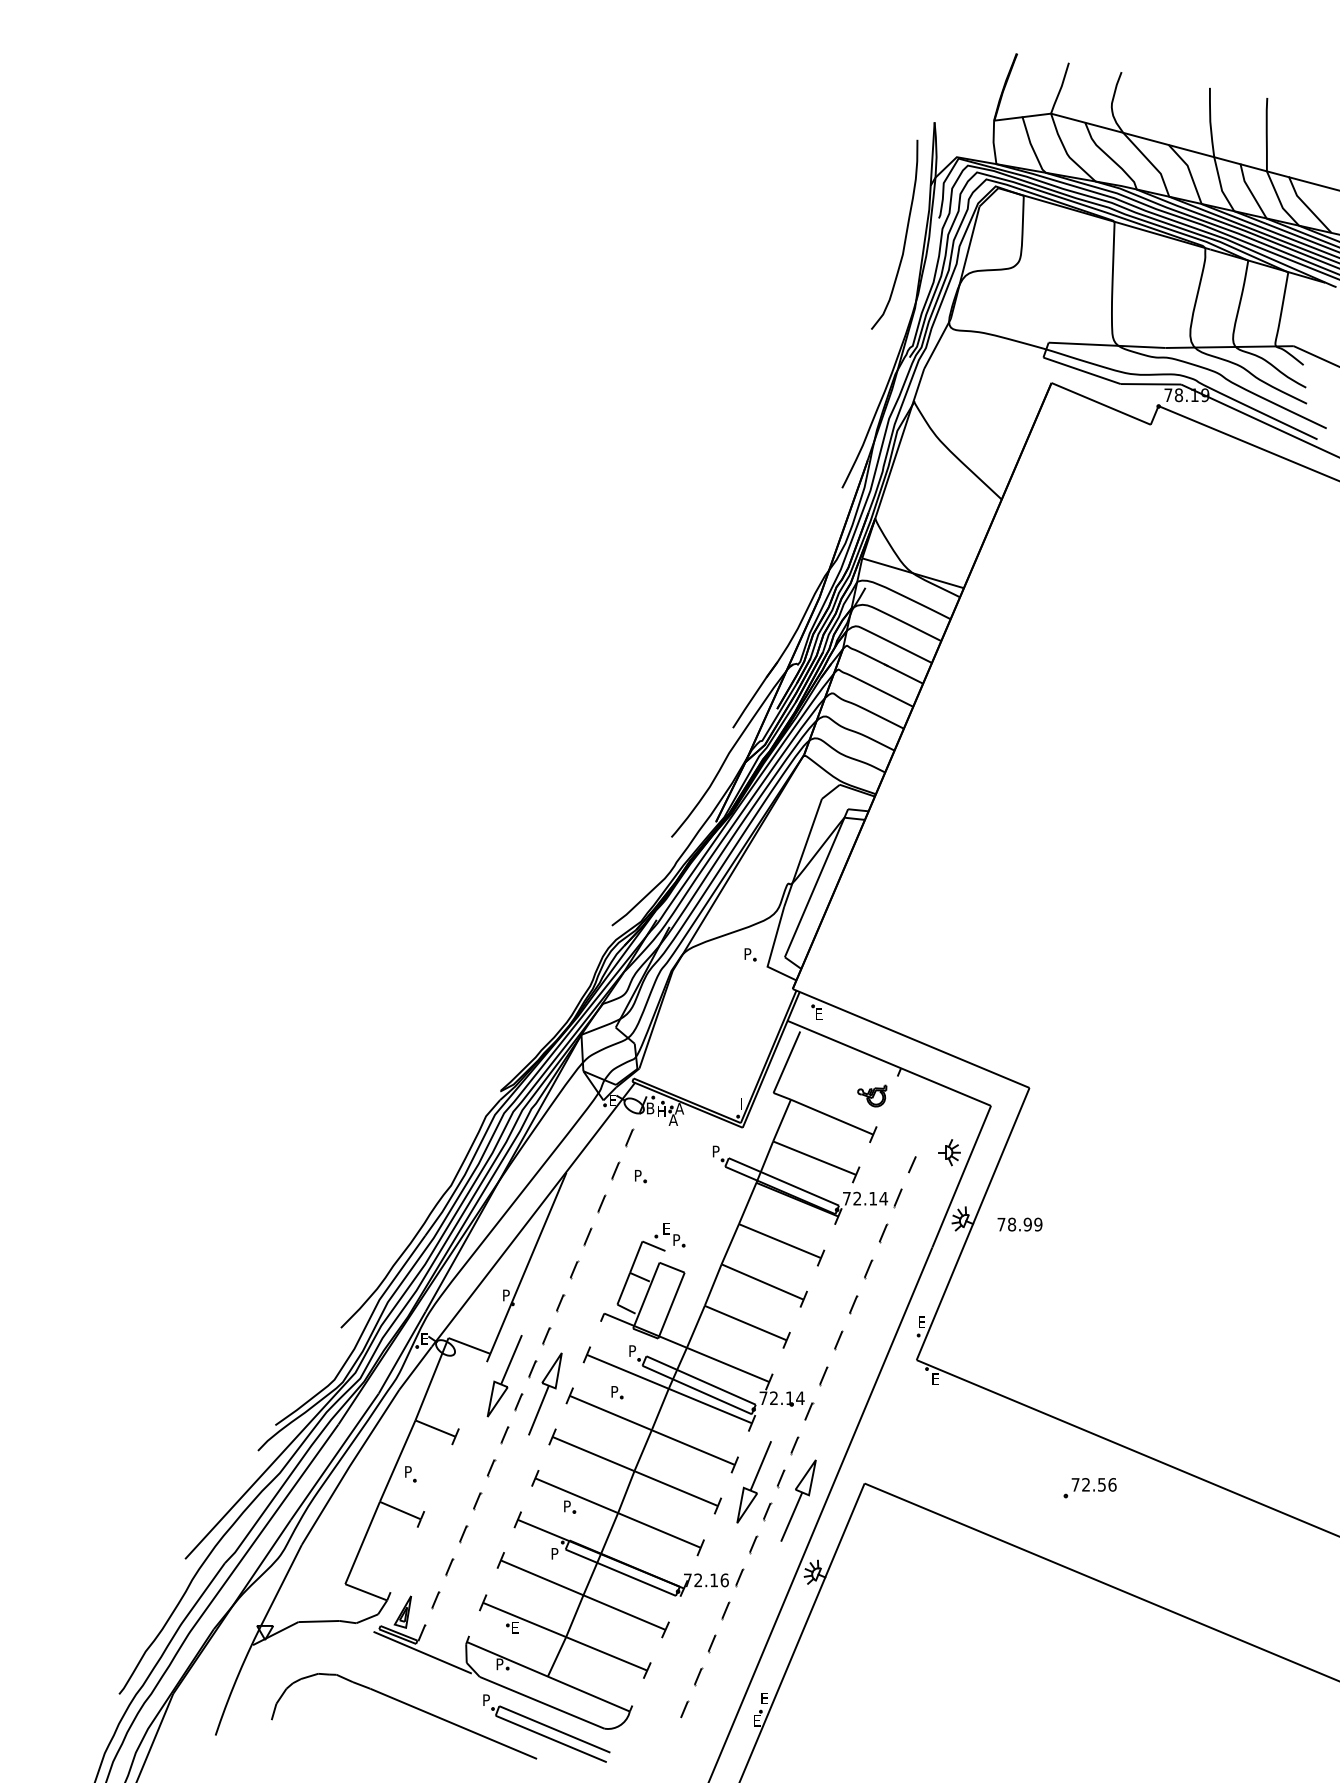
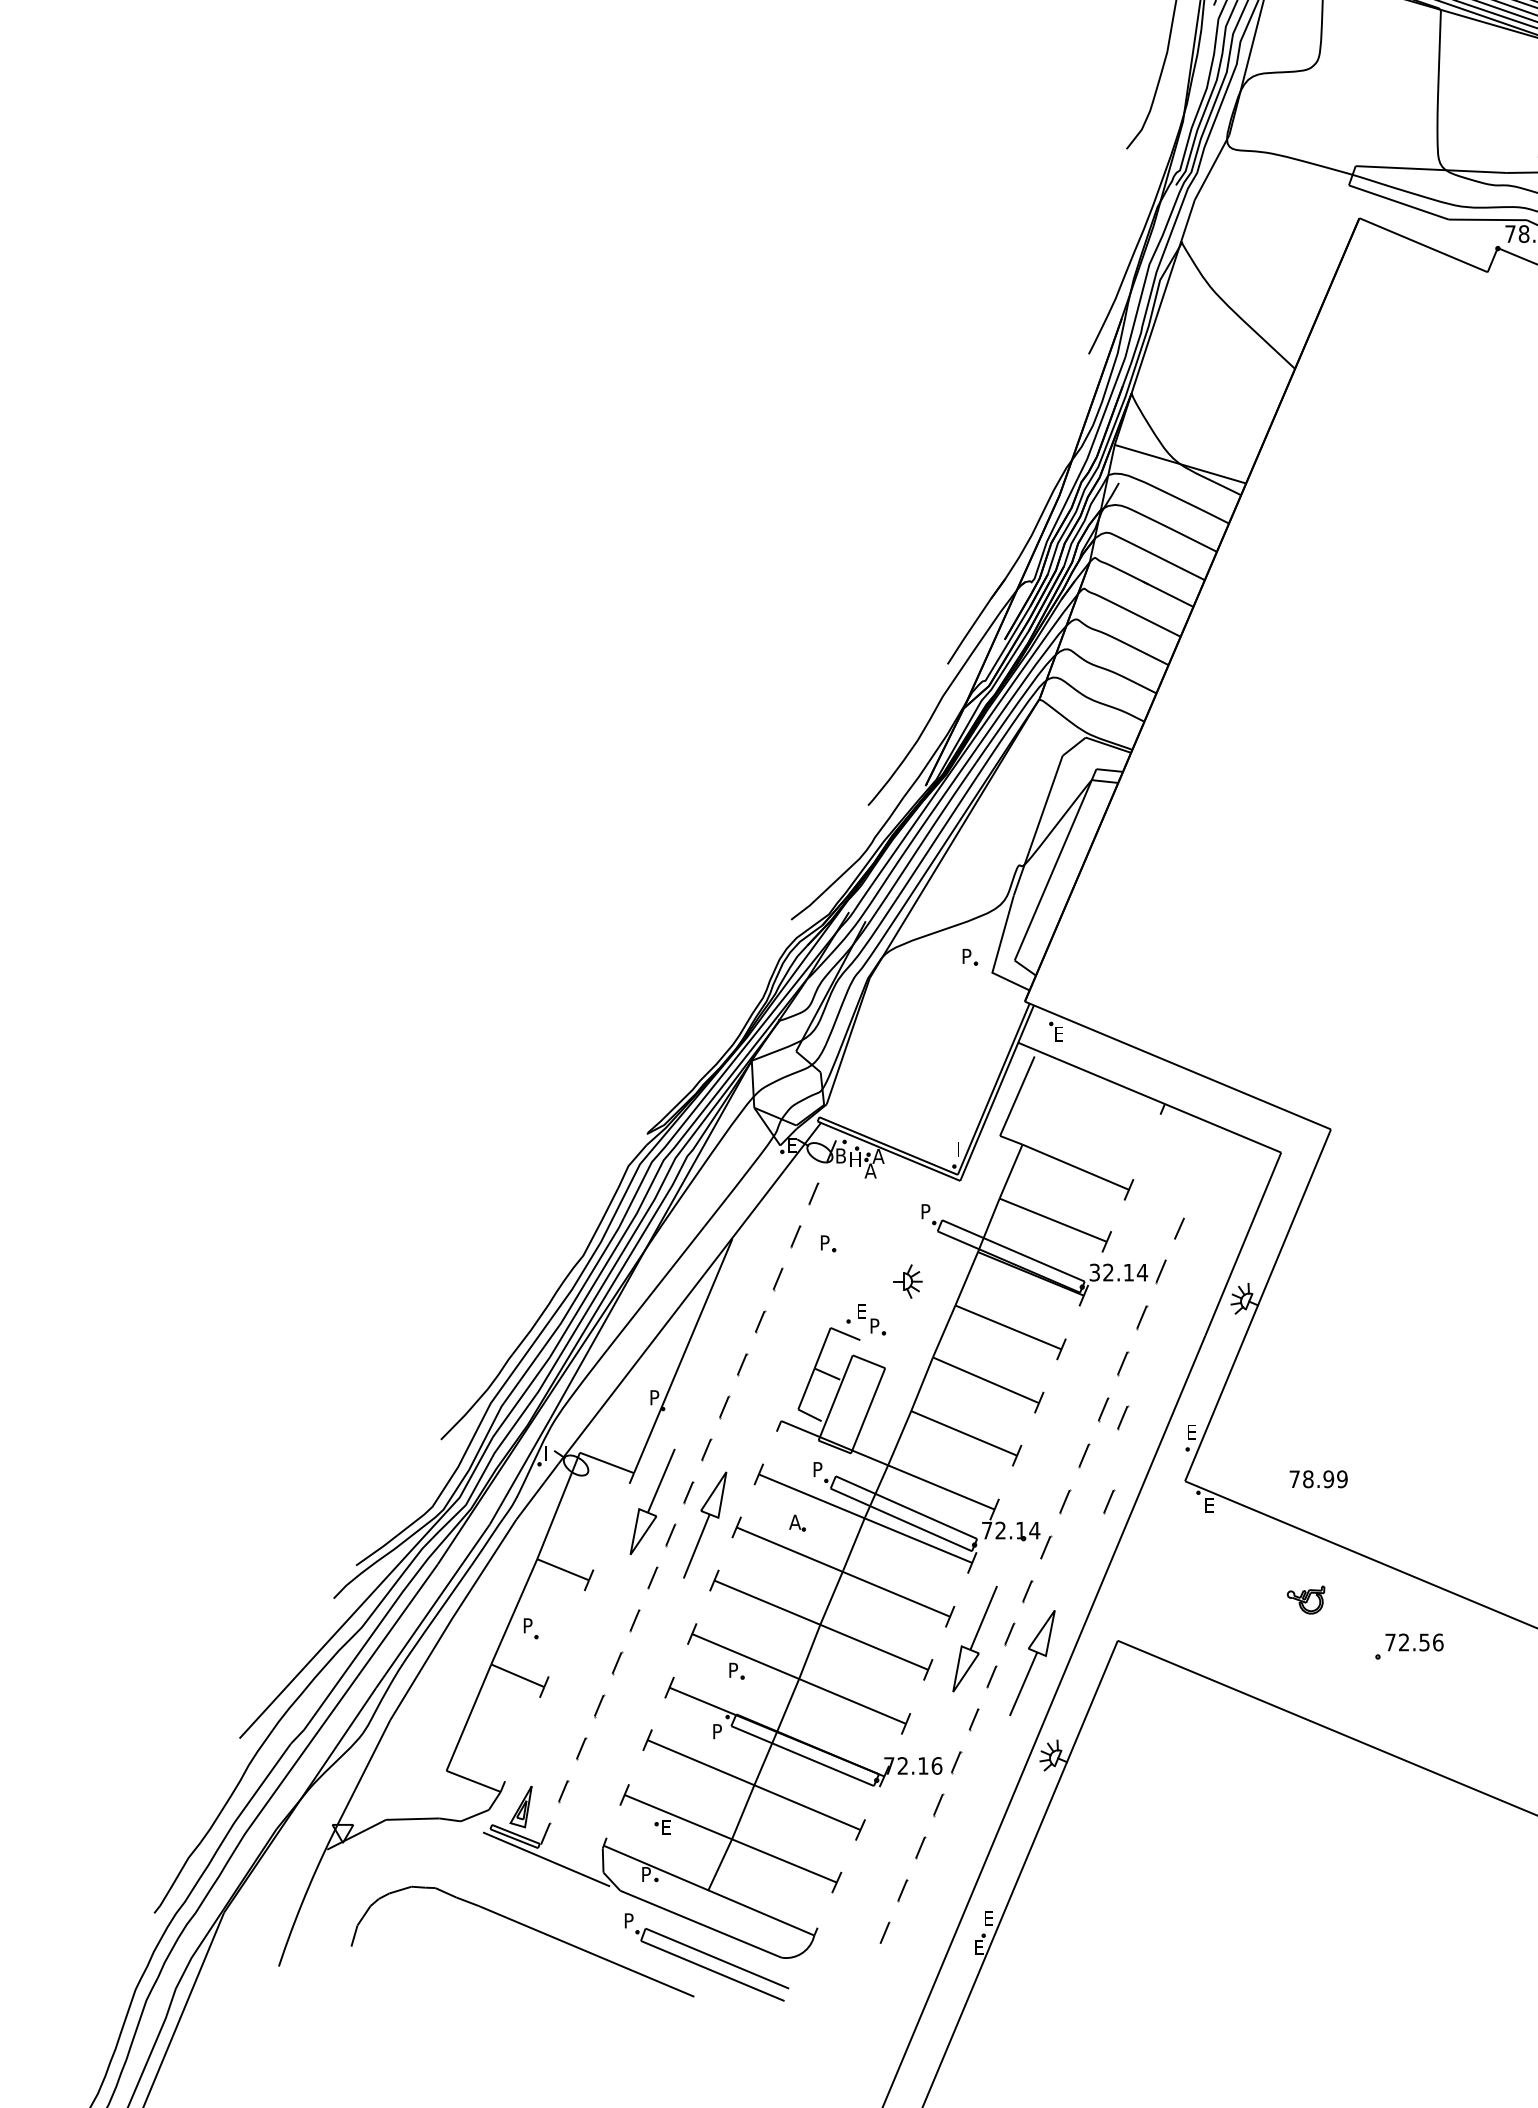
part: (872, 1095) -> (1306, 1599), moved
part: (949, 1152) -> (908, 1281), moved
text: (846, 1198) -> (1094, 1272), 72.14 -> 32.14
text: (1019, 1224) -> (1318, 1479), moved
line: (868, 1311) -> (1122, 1418), added
text: (425, 1338) -> (550, 1453), E -> I
line: (857, 1376) -> (1108, 1502), added
text: (614, 1391) -> (794, 1521), P -> A

